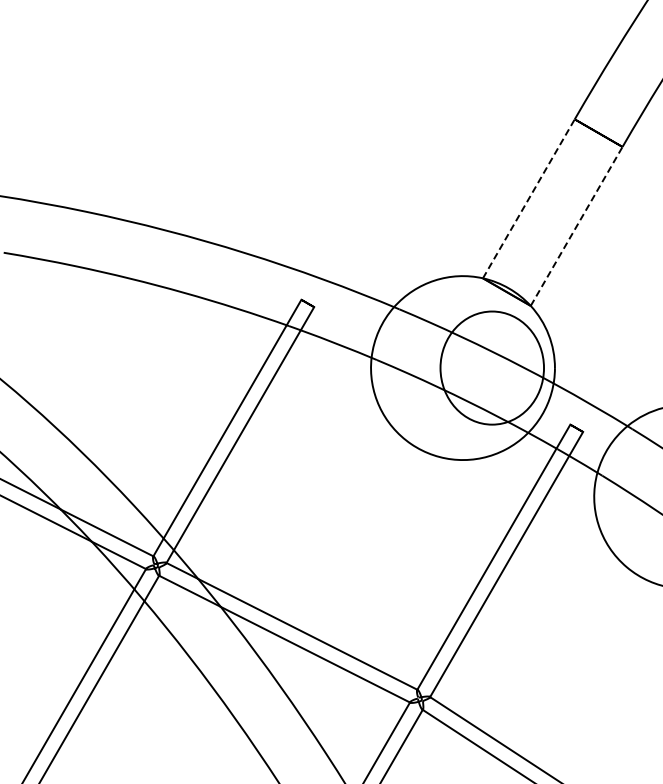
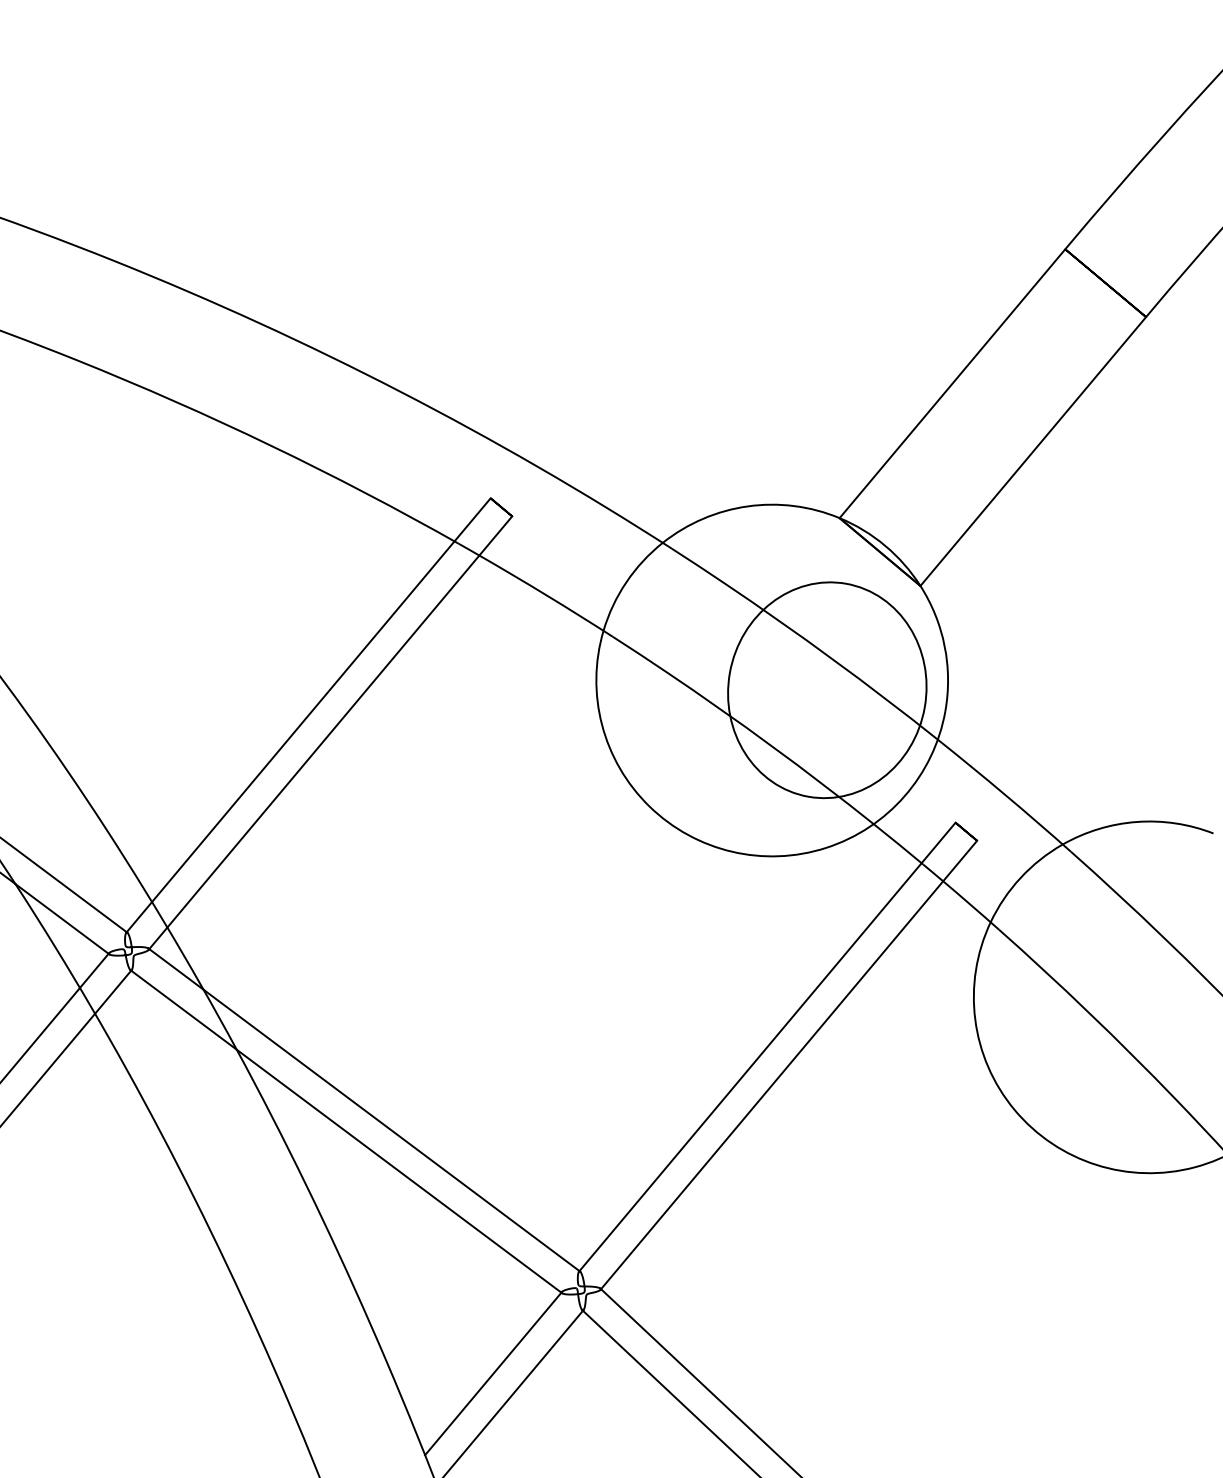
line: (528, 198) -> (951, 382), dashed -> solid
line: (576, 226) -> (1032, 451), dashed -> solid

